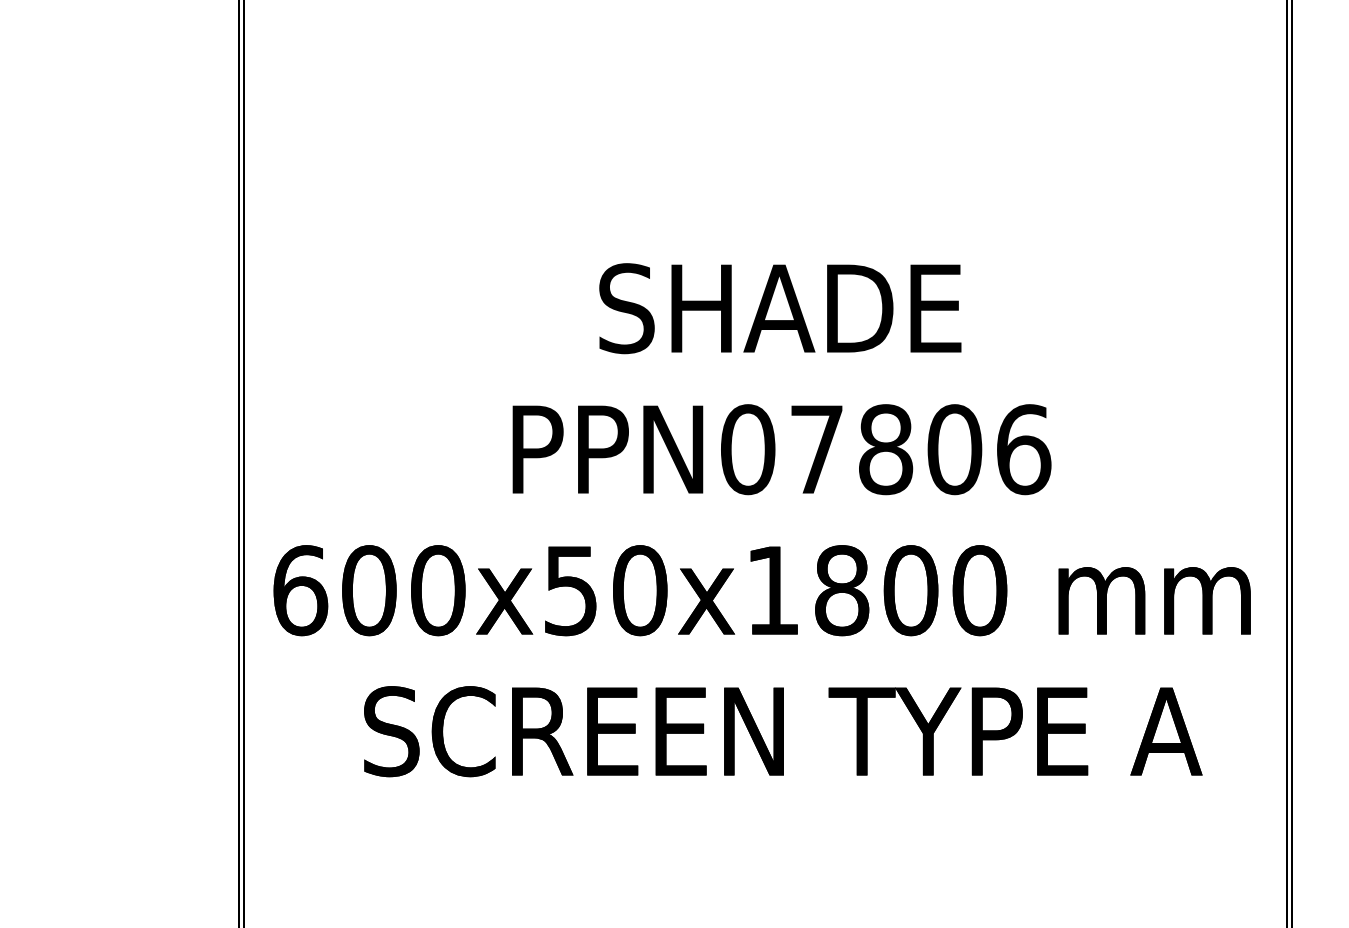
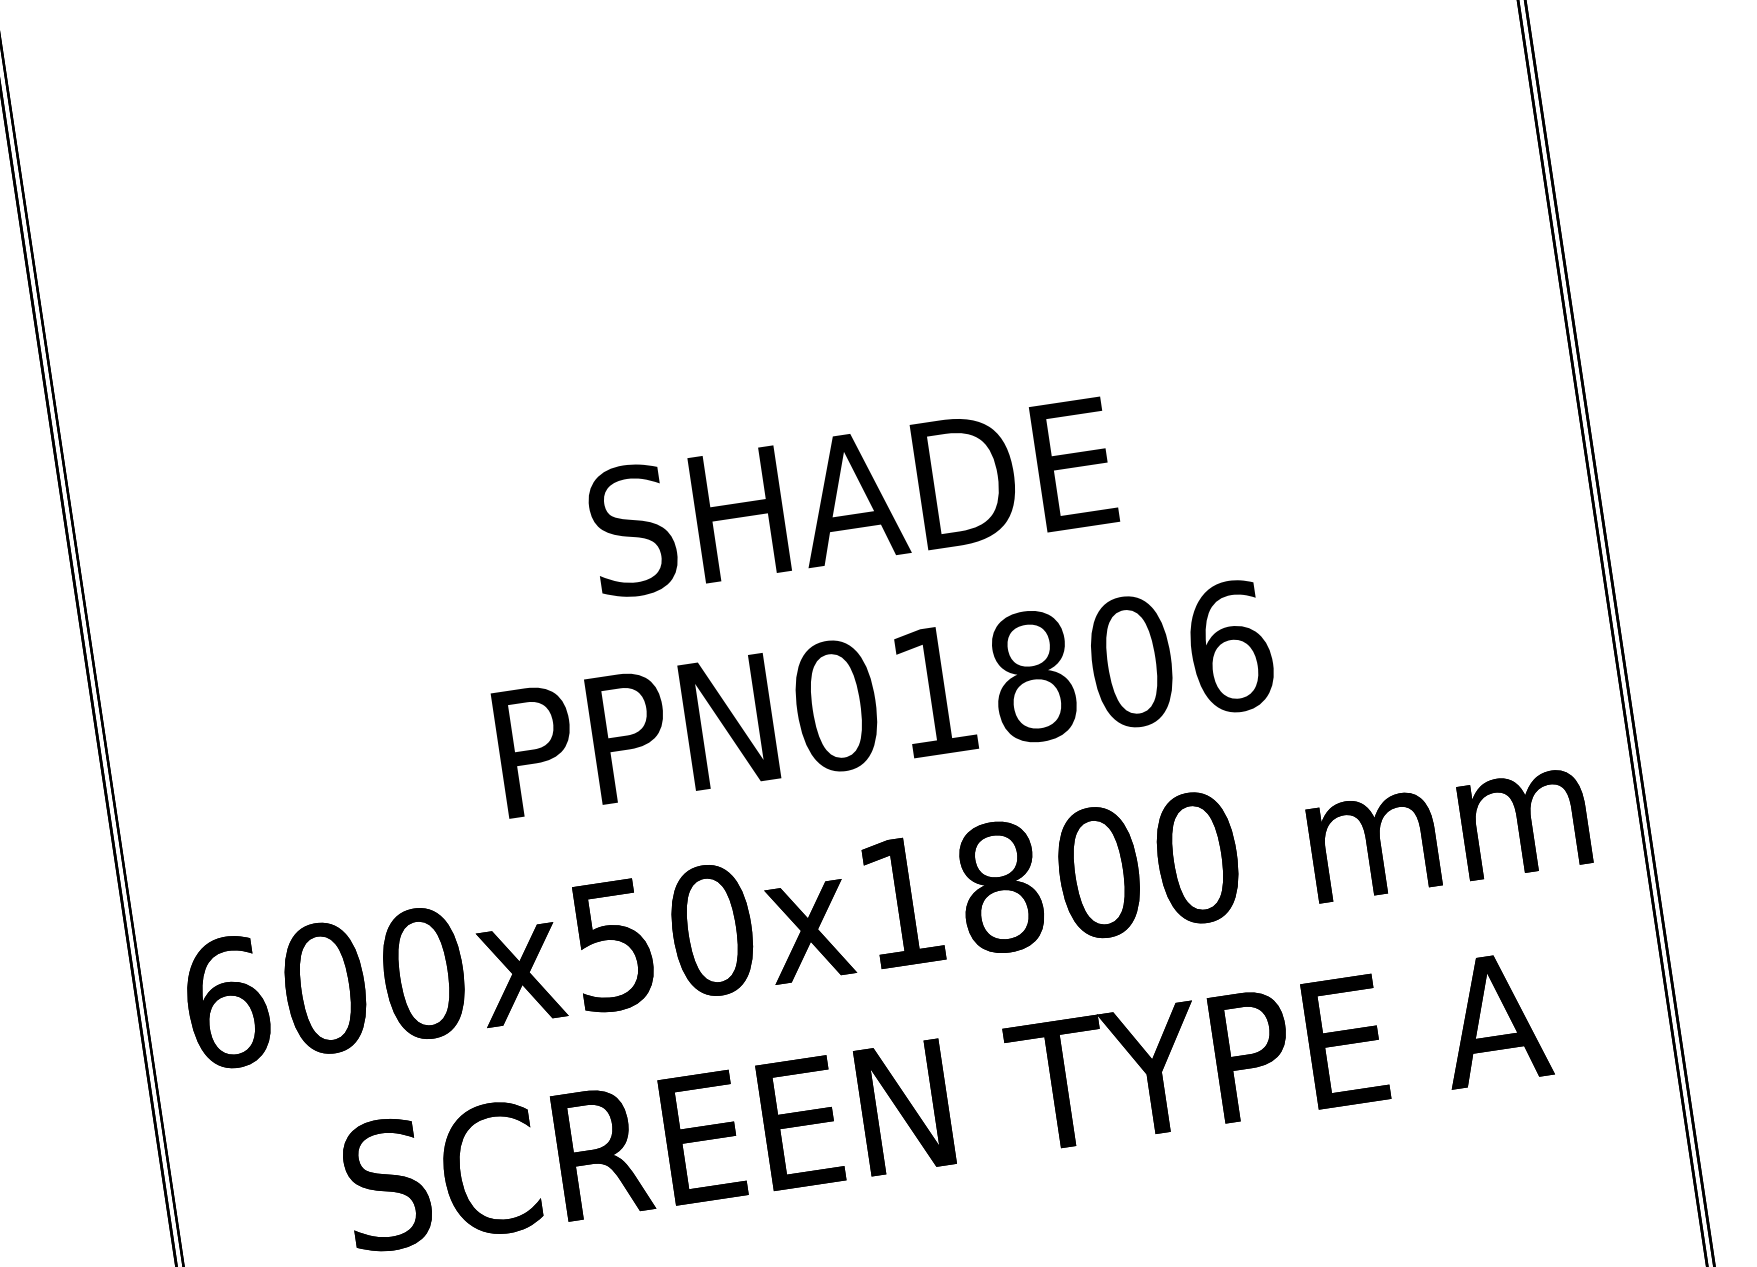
text: (816, 449) -> (933, 691), PPN07806 -> PPN01806

